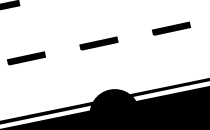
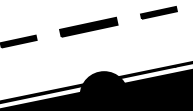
part: (98, 43) -> (88, 27), size x1.6

